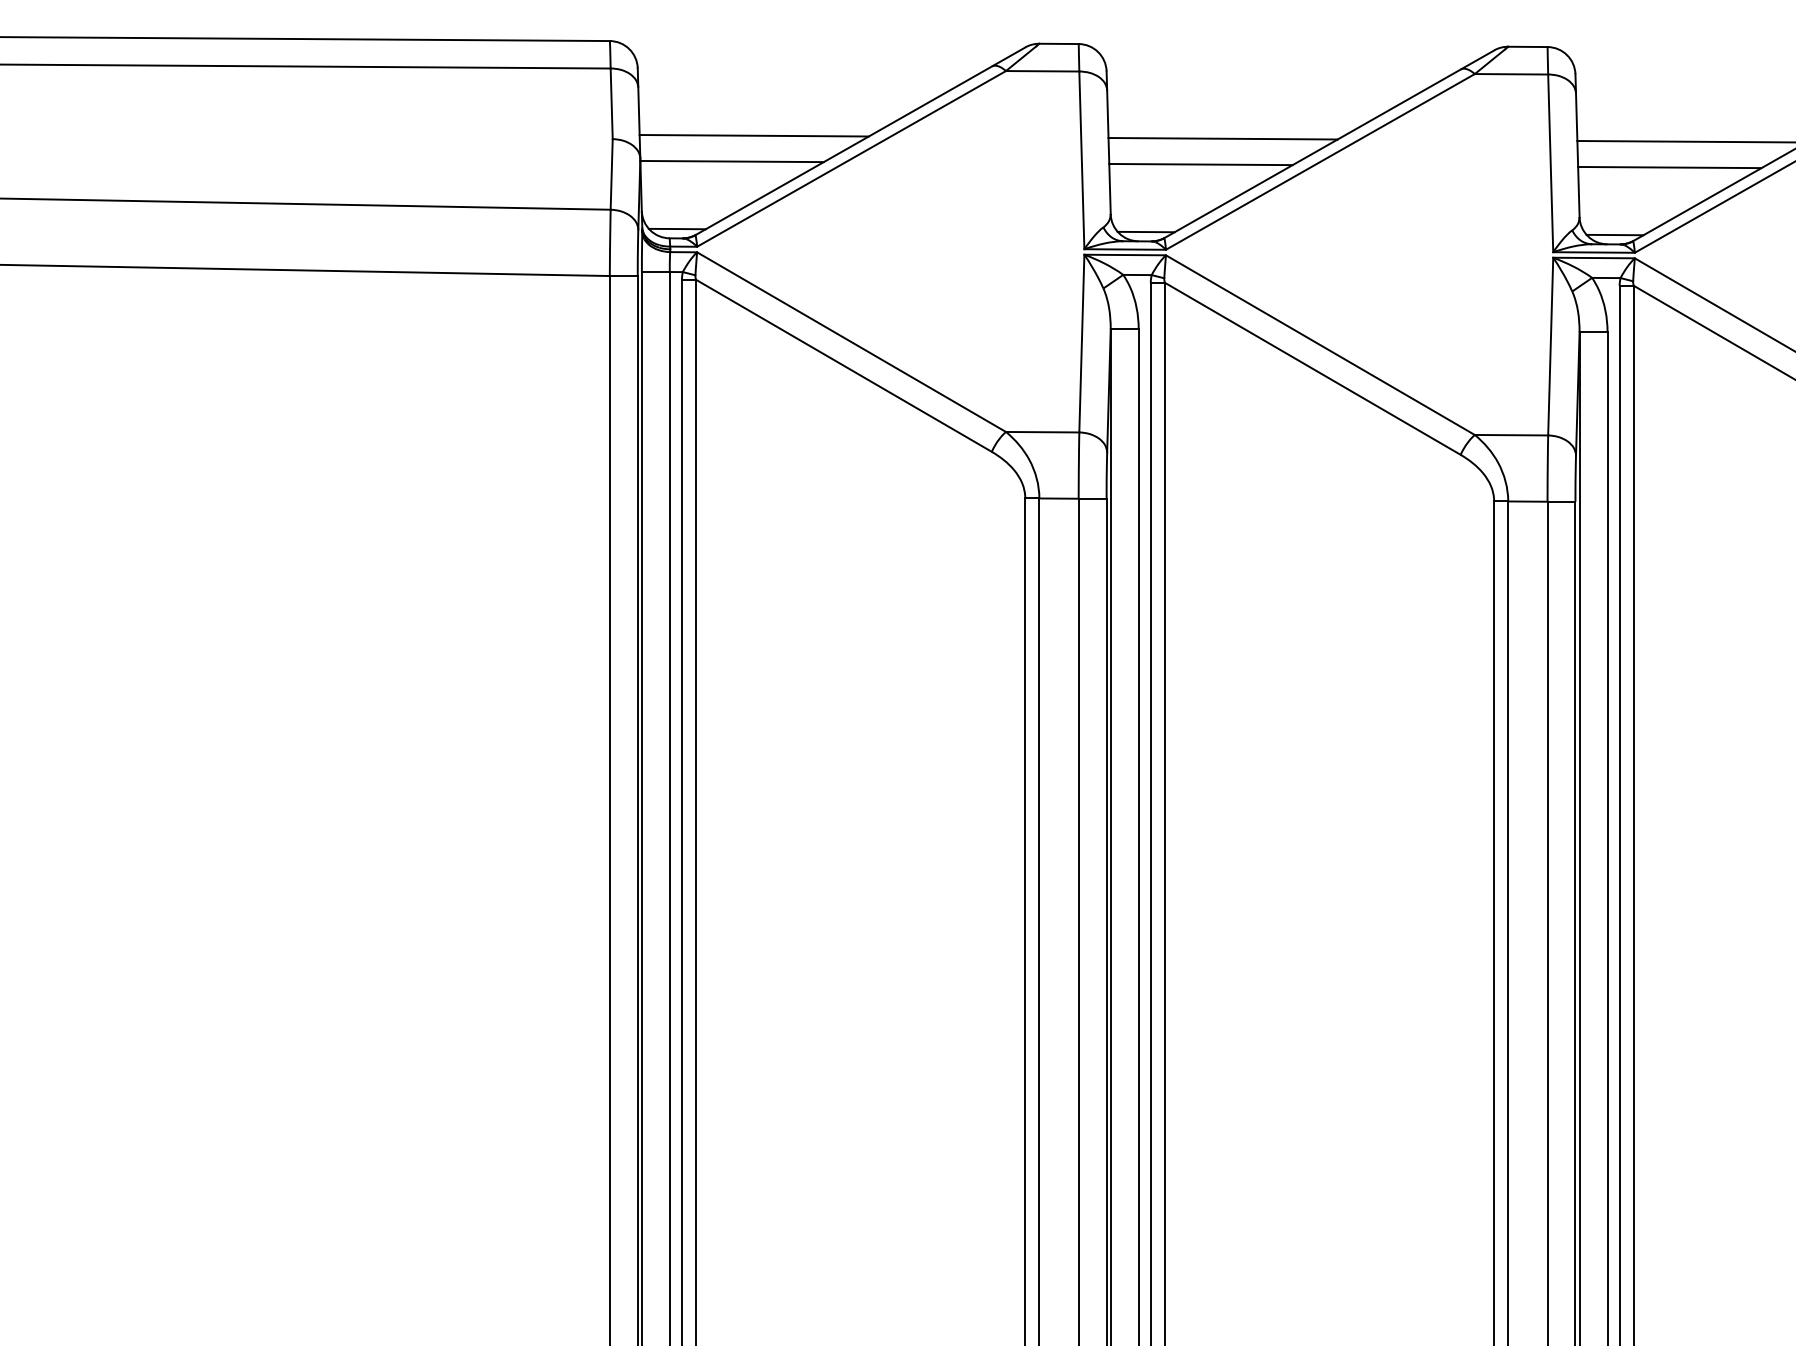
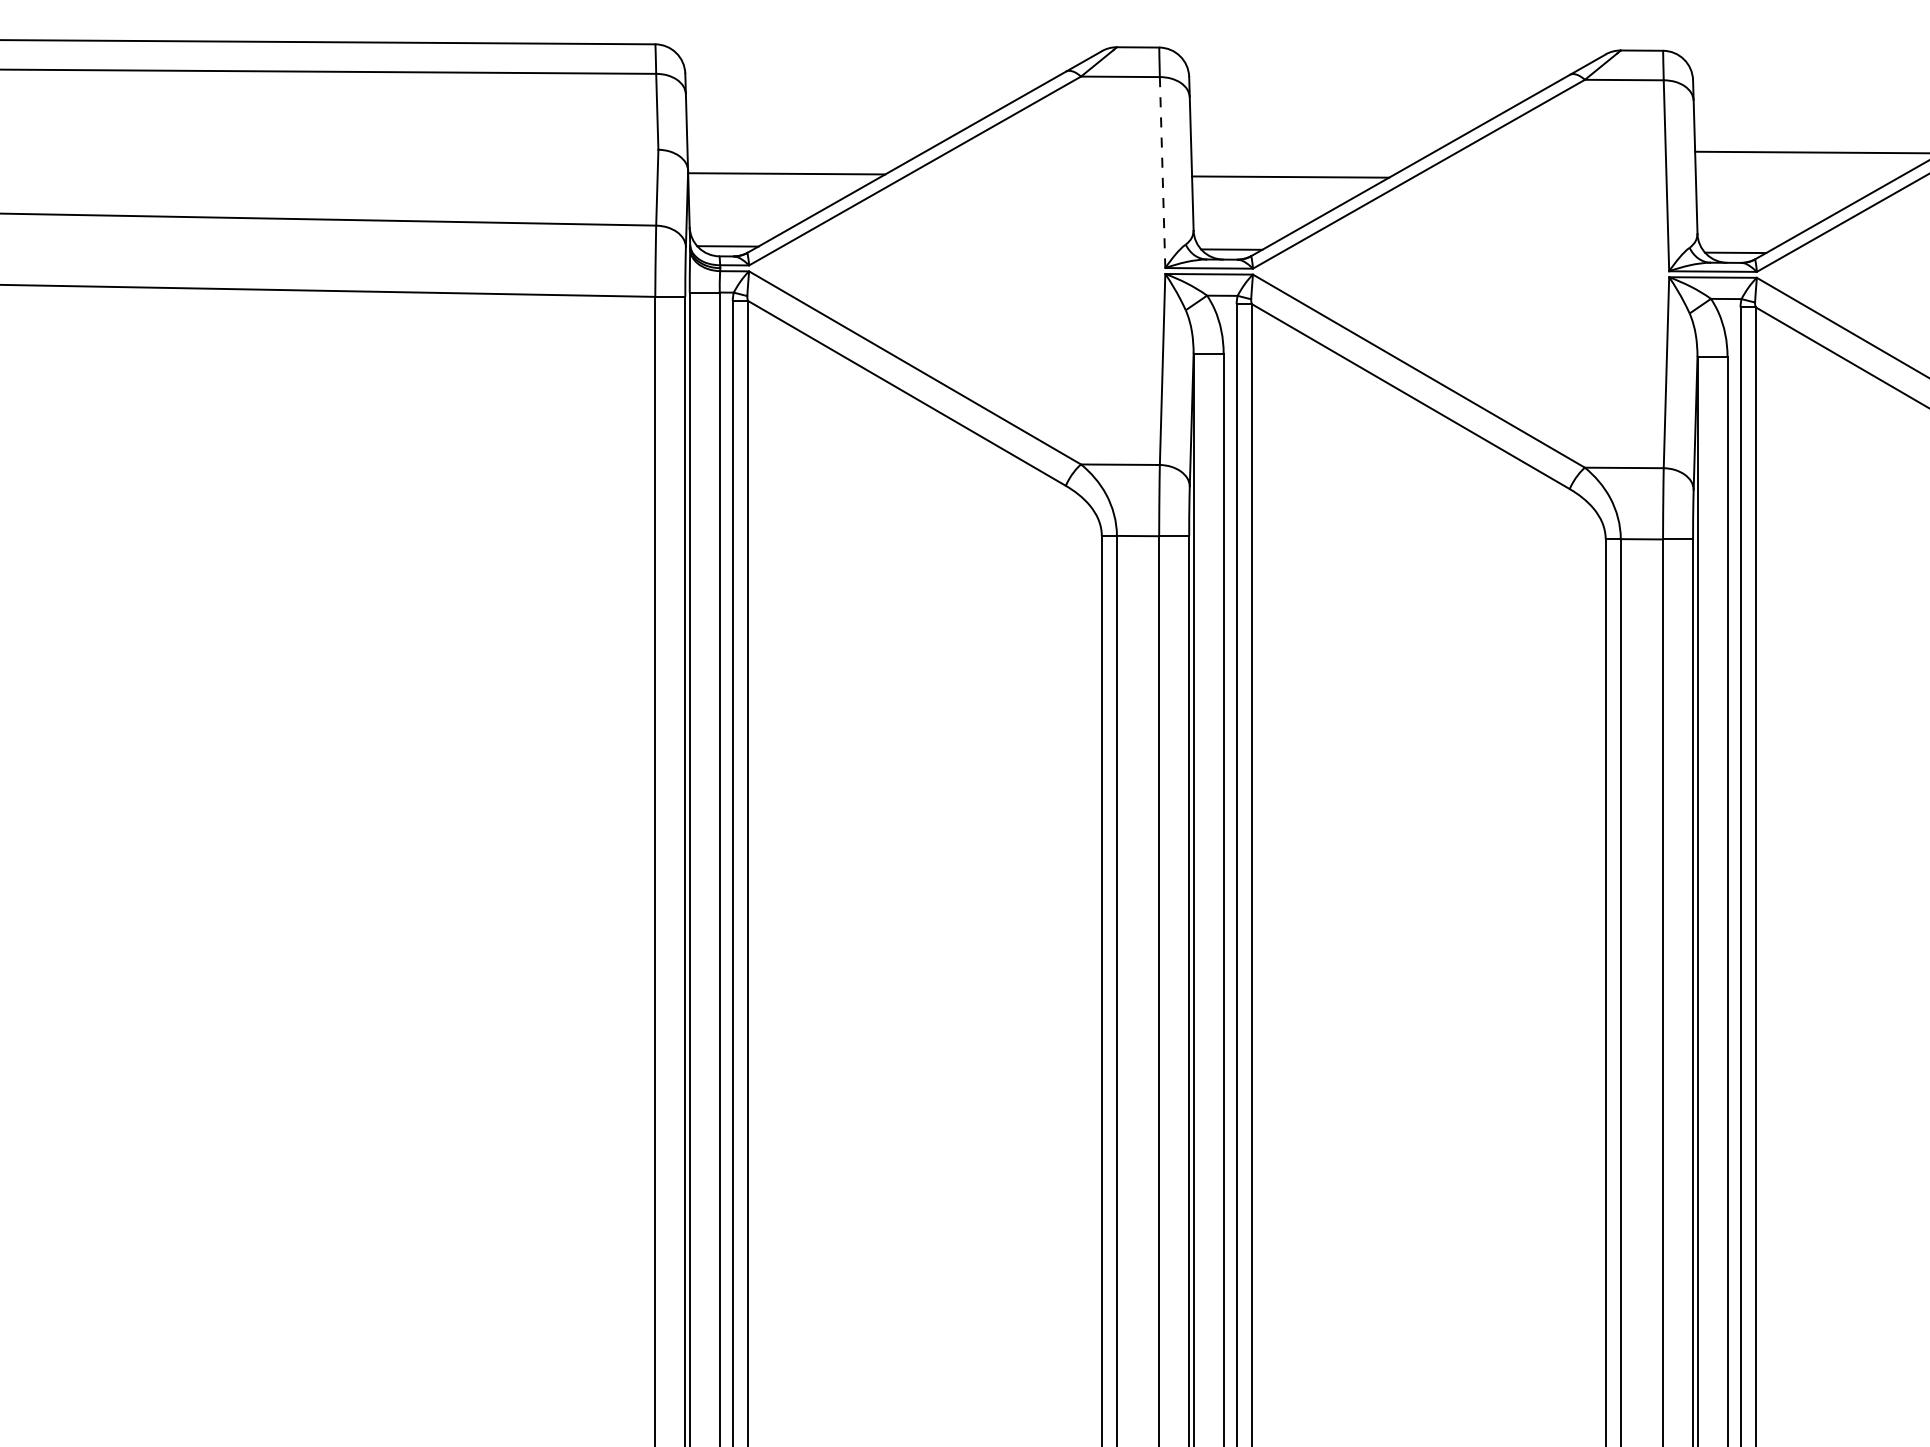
line: (753, 135) -> (809, 145), removed
line: (1222, 138) -> (1313, 149), removed
line: (1081, 160) -> (1162, 172), solid -> dashed
line: (1669, 167) -> (1794, 180), removed

